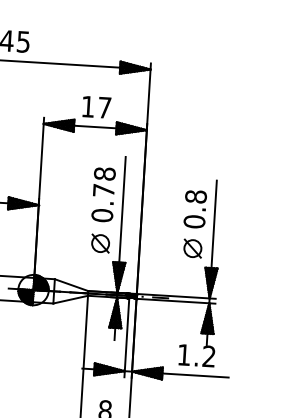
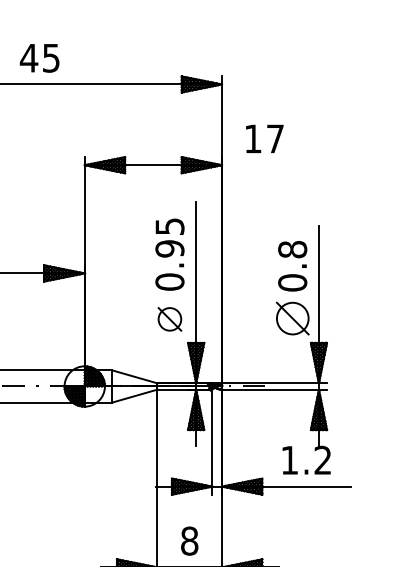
text: (96, 106) -> (264, 138), moved
text: (104, 182) -> (169, 237), 0.78 -> 0.95
part: (192, 248) -> (292, 318), size x1.4

